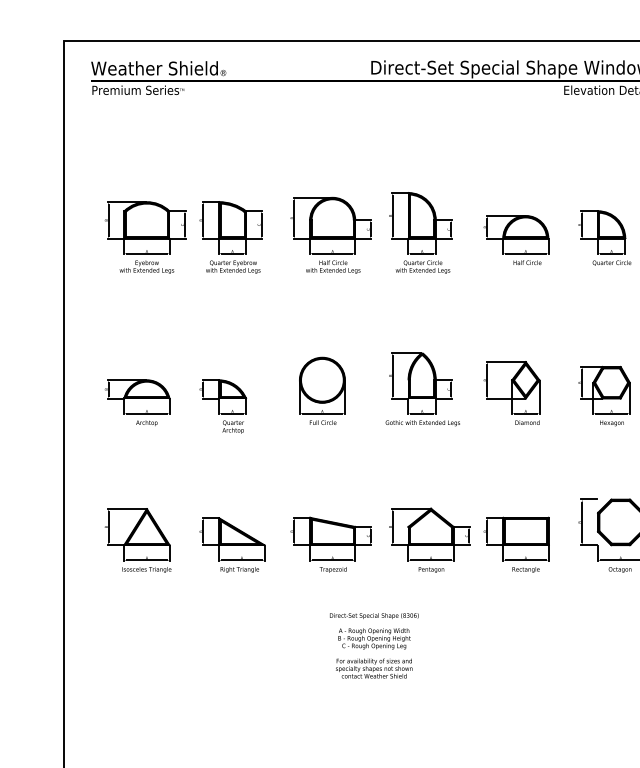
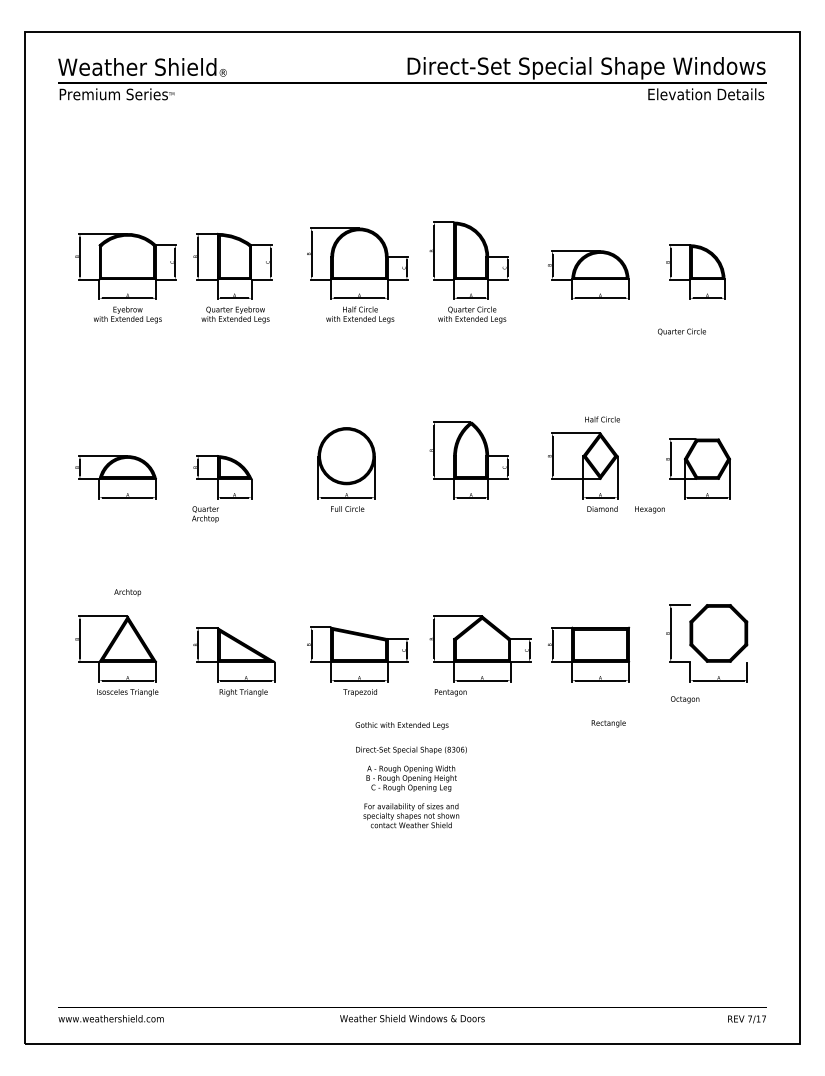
text: (527, 262) -> (602, 419), moved
text: (611, 262) -> (681, 331), moved
text: (146, 423) -> (127, 592), moved
text: (422, 423) -> (401, 725), moved
text: (611, 423) -> (649, 509), moved
text: (233, 427) -> (205, 514), moved
text: (431, 569) -> (450, 692), moved
text: (525, 569) -> (608, 723), moved
text: (620, 569) -> (685, 699), moved

